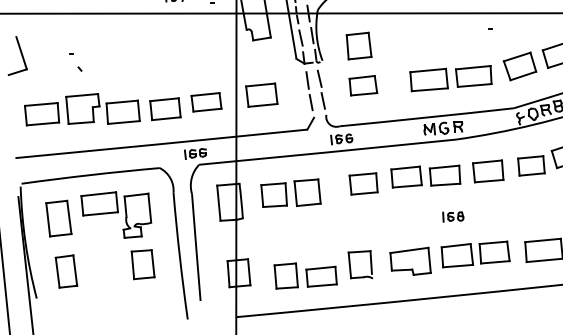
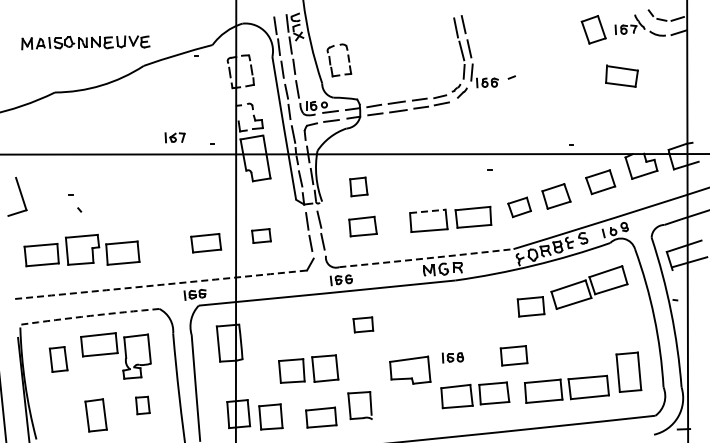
part: (358, 45) -> (358, 186), size x0.7
part: (519, 66) -> (519, 207), size x0.7
line: (427, 70) -> (427, 211), solid -> dashed
part: (261, 94) -> (261, 235), size x0.6
part: (165, 108) -> (165, 249), removed
arc: (426, 117) -> (426, 258), solid -> dashed
arc: (161, 143) -> (161, 284), solid -> dashed
part: (487, 171) -> (487, 312), removed
arc: (90, 174) -> (90, 315), solid -> dashed
part: (425, 176) -> (425, 317), removed
part: (363, 183) -> (363, 324), size x0.7
part: (290, 192) -> (308, 368), moved
part: (513, 214) -> (513, 355), added
part: (58, 218) -> (58, 359), size x0.7
part: (410, 260) -> (410, 369), moved
part: (142, 264) -> (142, 405), size x0.6
part: (65, 271) -> (95, 415), moved
part: (285, 275) -> (270, 416), moved

